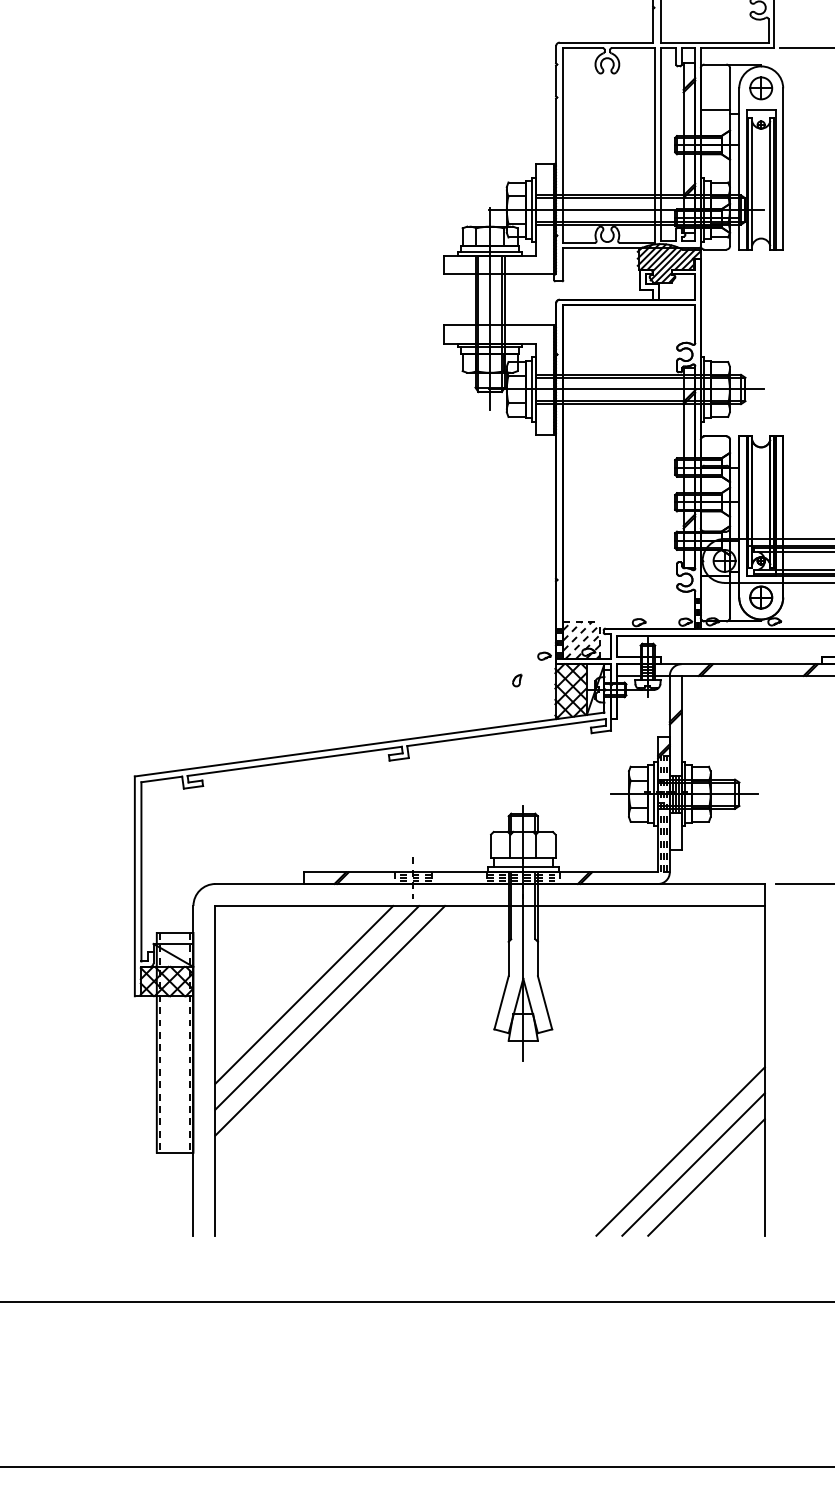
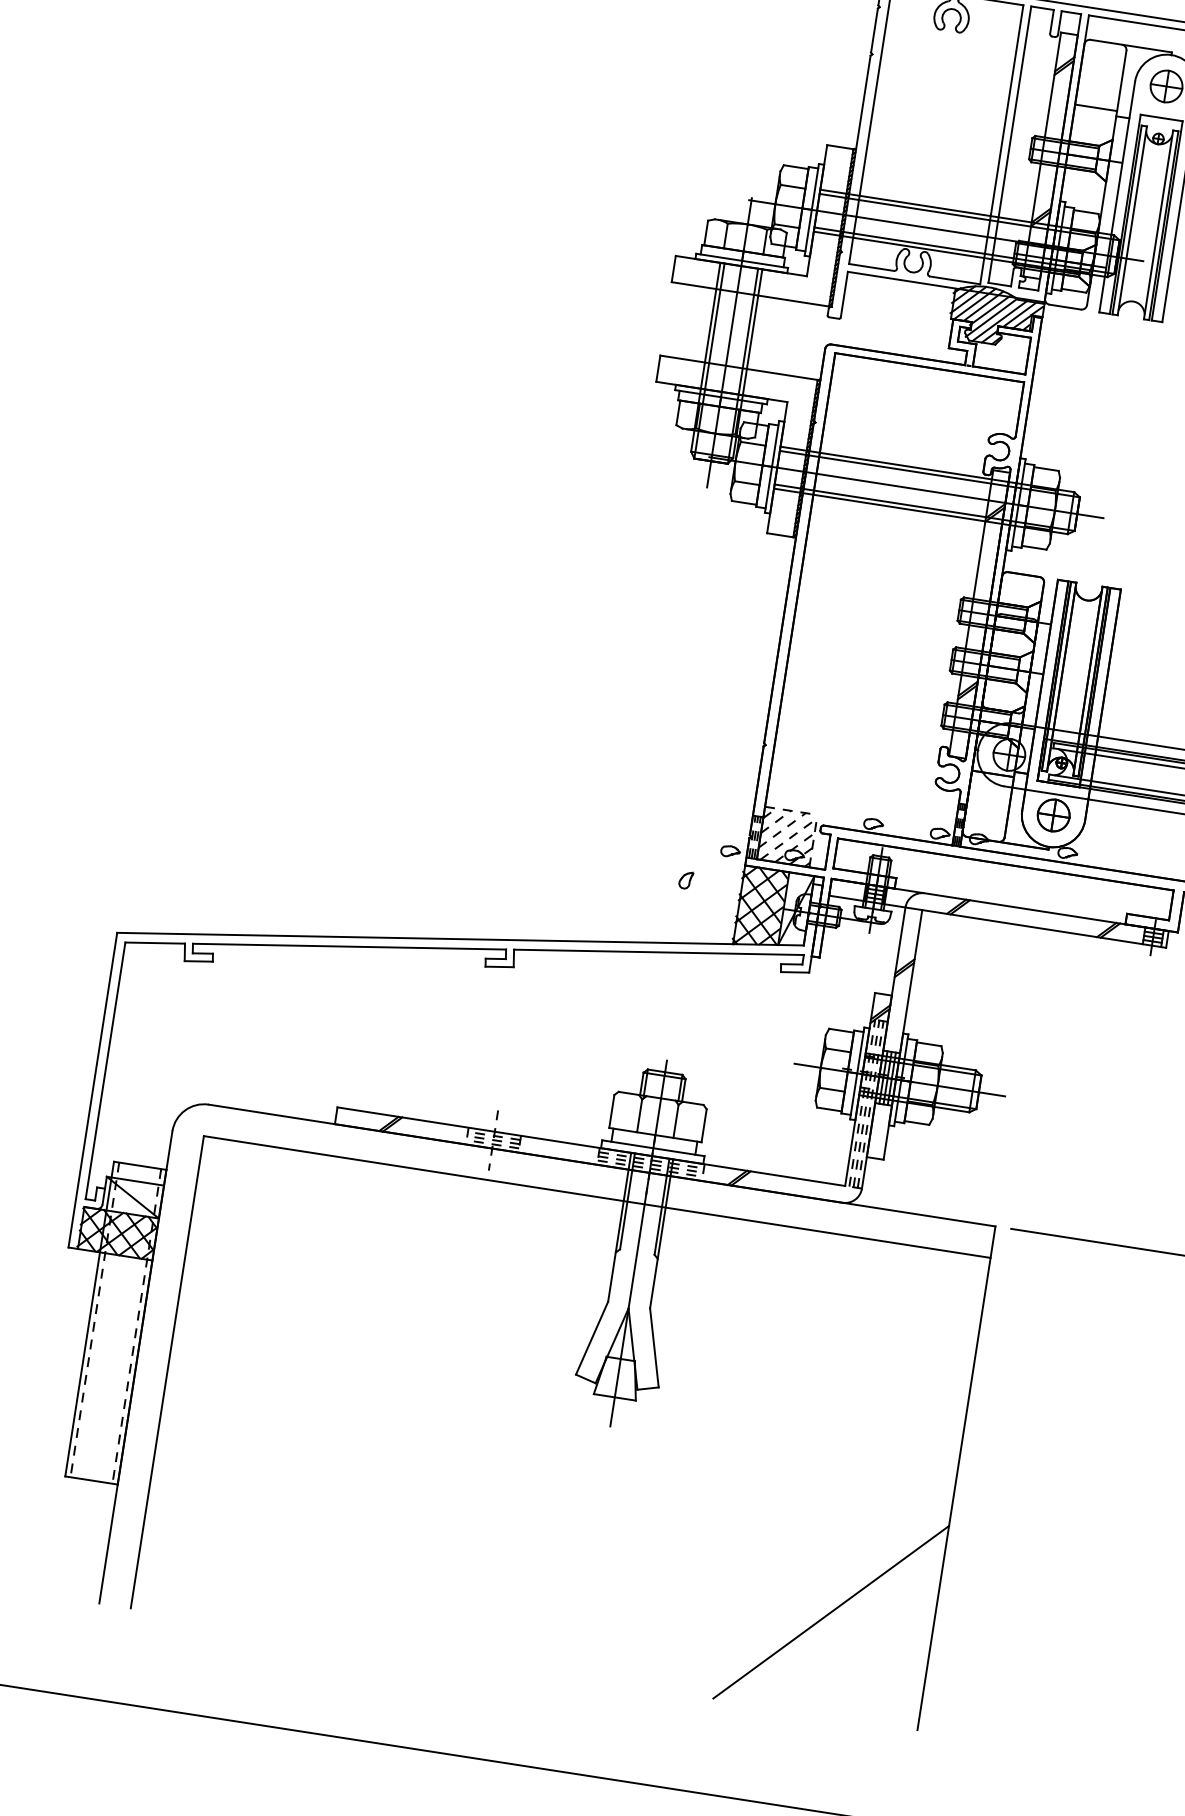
line: (304, 994) -> (311, 1282), removed
line: (317, 1007) -> (327, 1304), removed
line: (330, 1020) -> (343, 1325), removed
line: (680, 1151) -> (815, 1590), removed
line: (706, 1177) -> (846, 1633), removed

